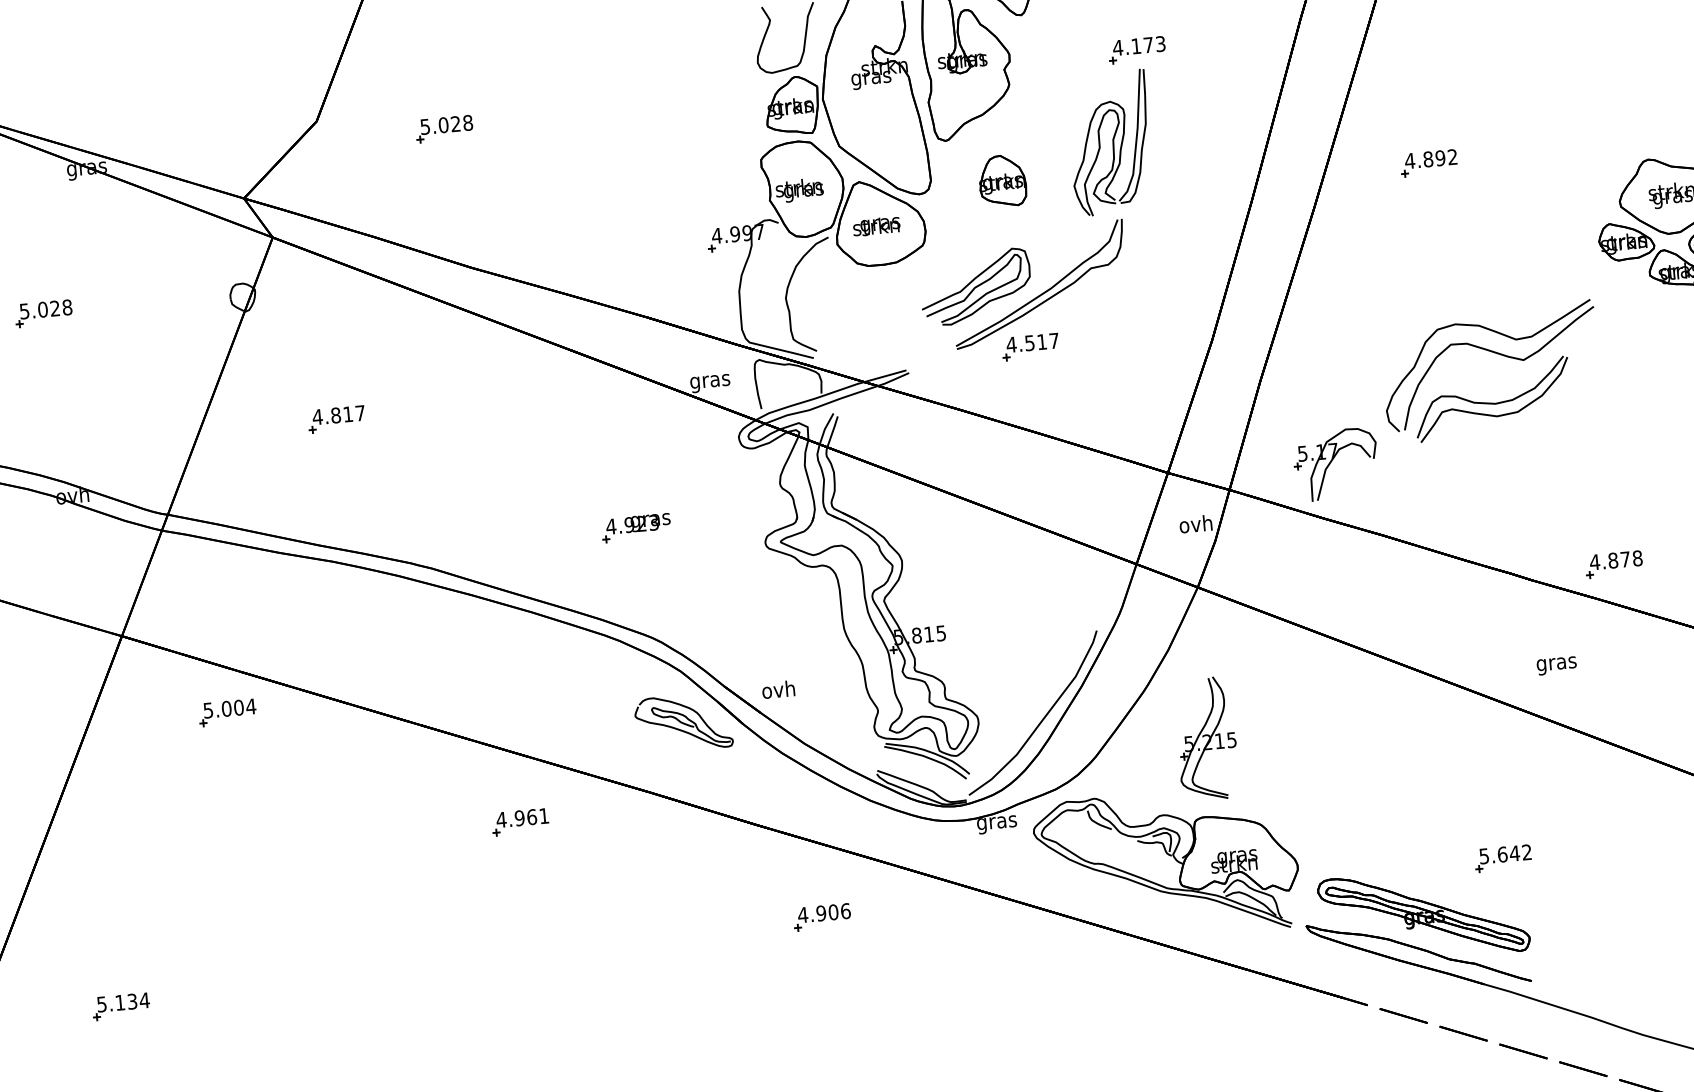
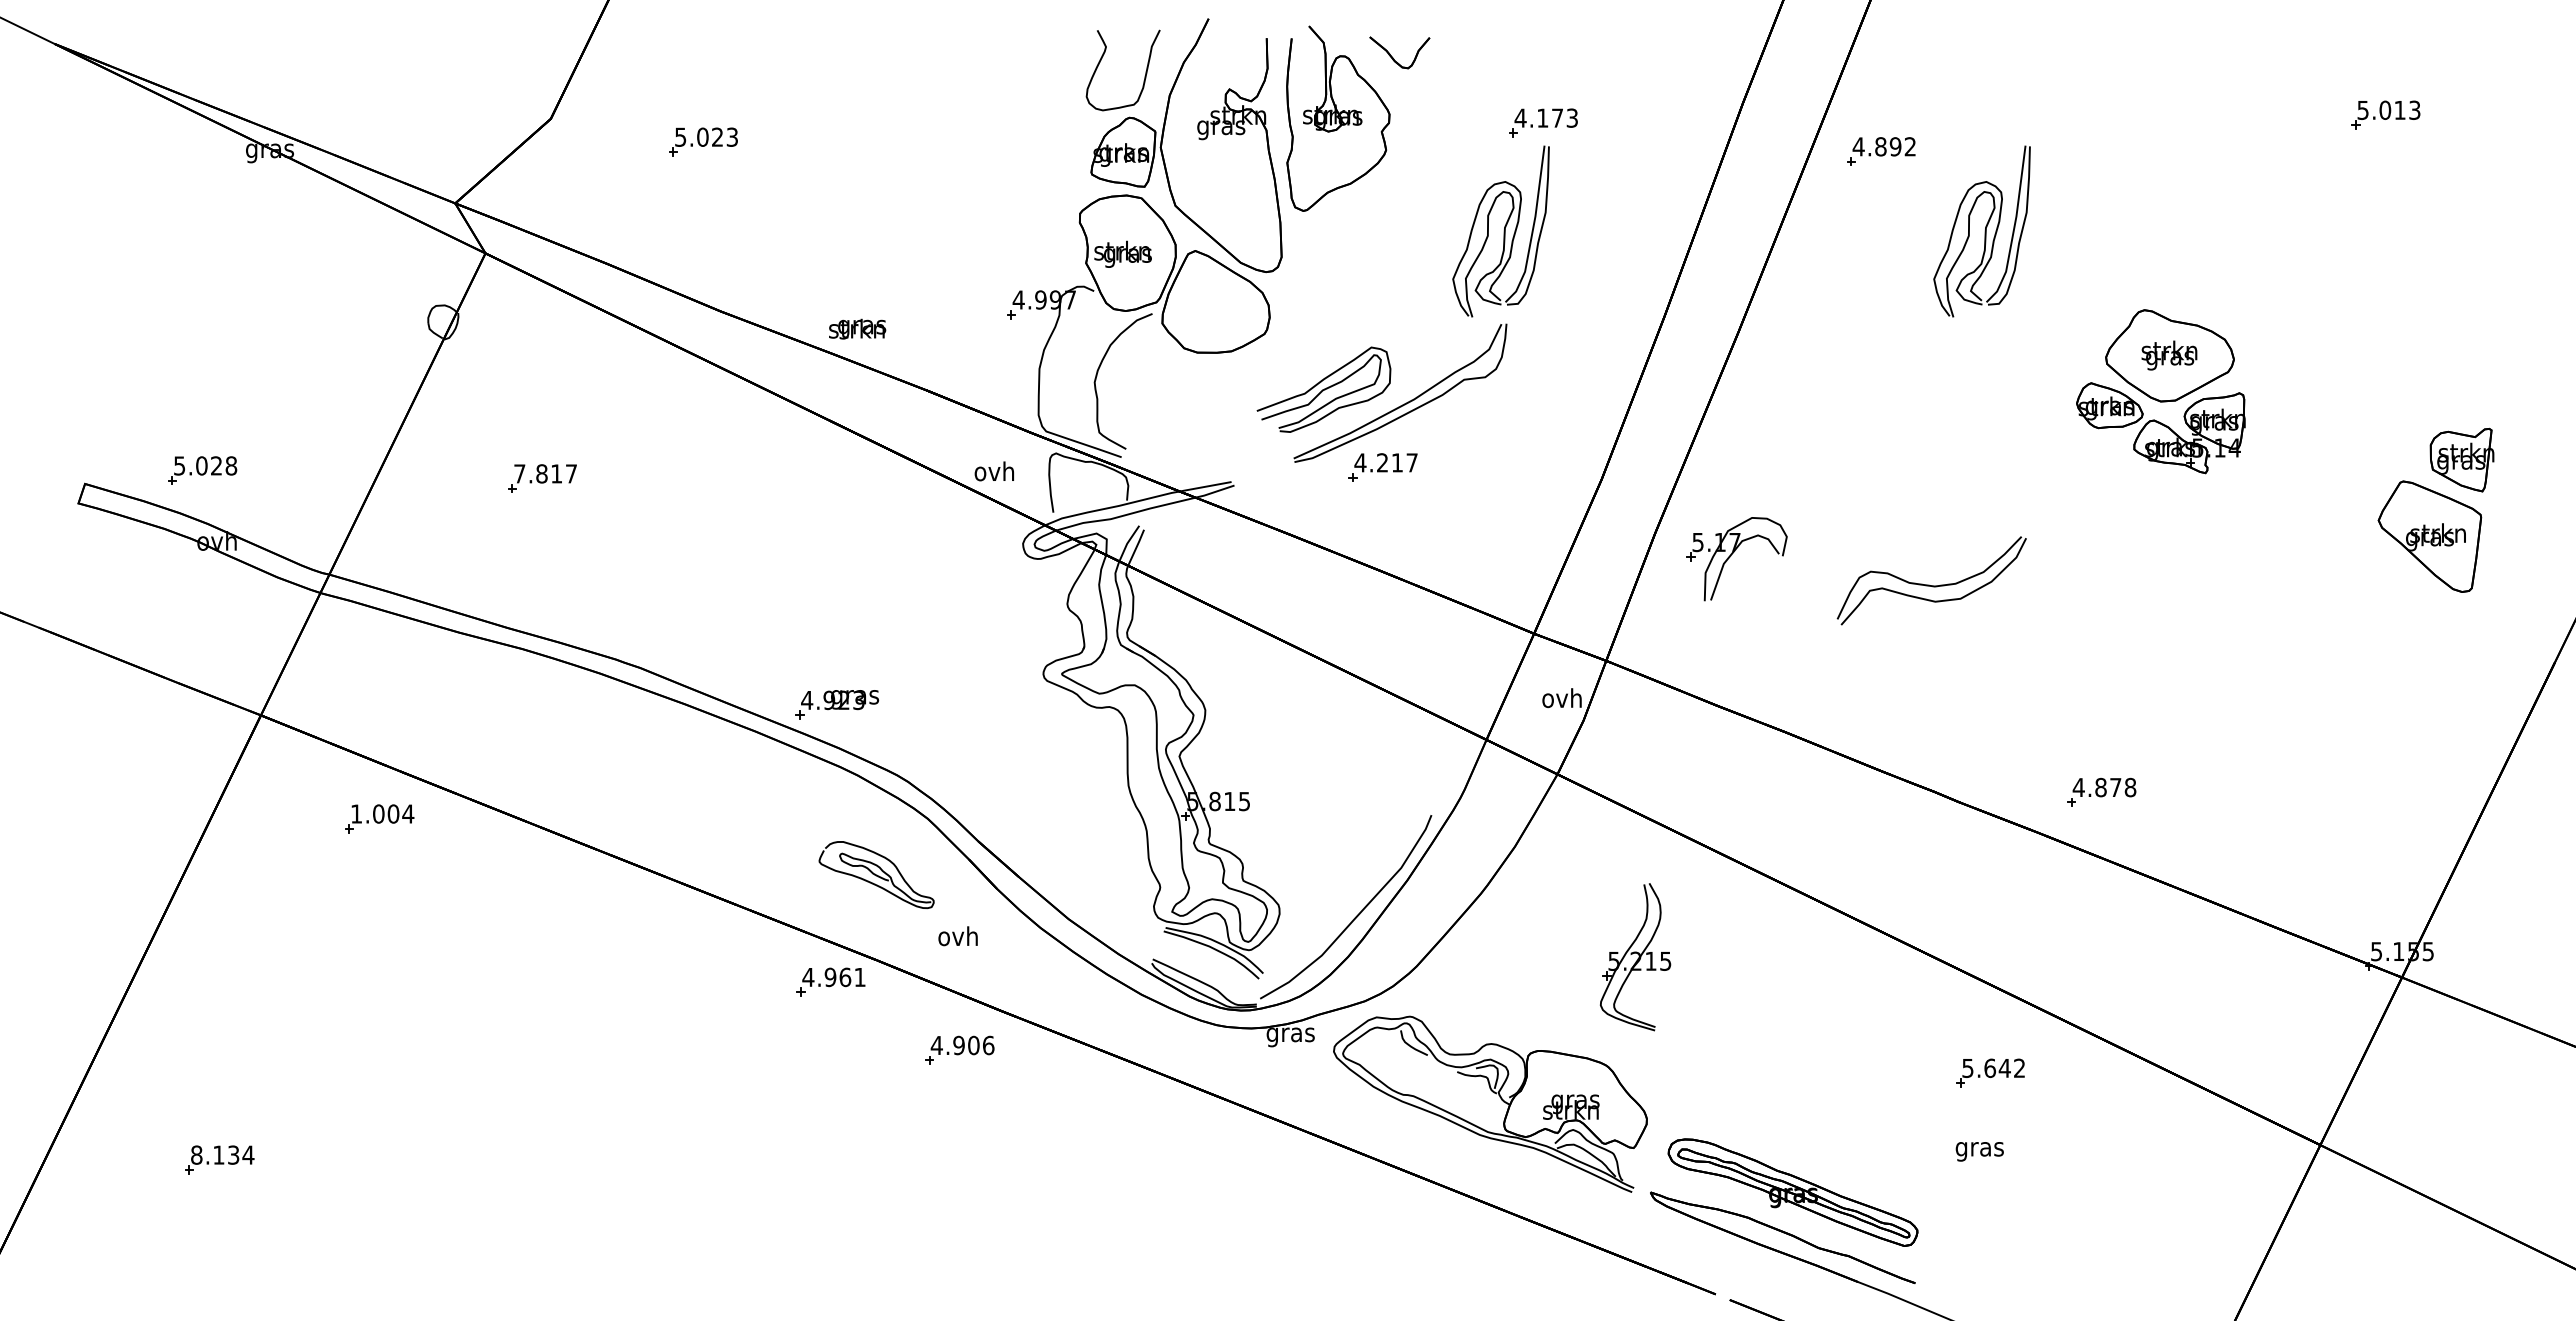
part: (1507, 106) -> (1981, 231), added
text: (468, 122) -> (732, 136), 5.028 -> 5.023
part: (1429, 163) -> (1881, 151), moved
part: (1002, 180) -> (1367, 264), removed
text: (876, 225) -> (857, 328), moved
part: (43, 313) -> (202, 470), moved
text: (1029, 342) -> (1382, 462), 4.517 -> 4.217
part: (1495, 353) -> (1940, 526), removed
text: (709, 381) -> (994, 473), gras -> ovh
text: (317, 416) -> (519, 473), 4.817 -> 7.817
part: (1330, 463) -> (1730, 557), moved
part: (636, 527) -> (837, 704), moved
part: (1613, 563) -> (2101, 791), moved
text: (1556, 665) -> (1979, 1151), moved
text: (778, 689) -> (957, 936), moved
text: (208, 710) -> (356, 813), 5.004 -> 1.004
part: (683, 723) -> (876, 875), moved
part: (1206, 739) -> (1635, 957), moved
part: (520, 821) -> (830, 981), moved
part: (1503, 858) -> (1990, 1072), moved
part: (822, 916) -> (959, 1049), moved
text: (101, 1003) -> (196, 1154), 5.134 -> 8.134

